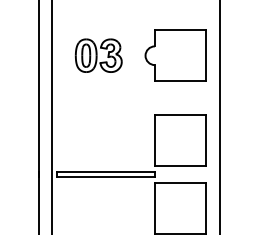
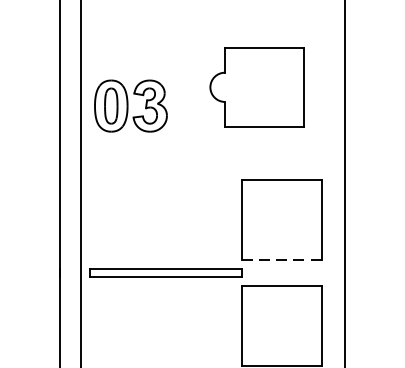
part: (98, 55) -> (130, 105), moved
part: (175, 55) -> (257, 86), moved
line: (179, 165) -> (280, 259), solid -> dashed

